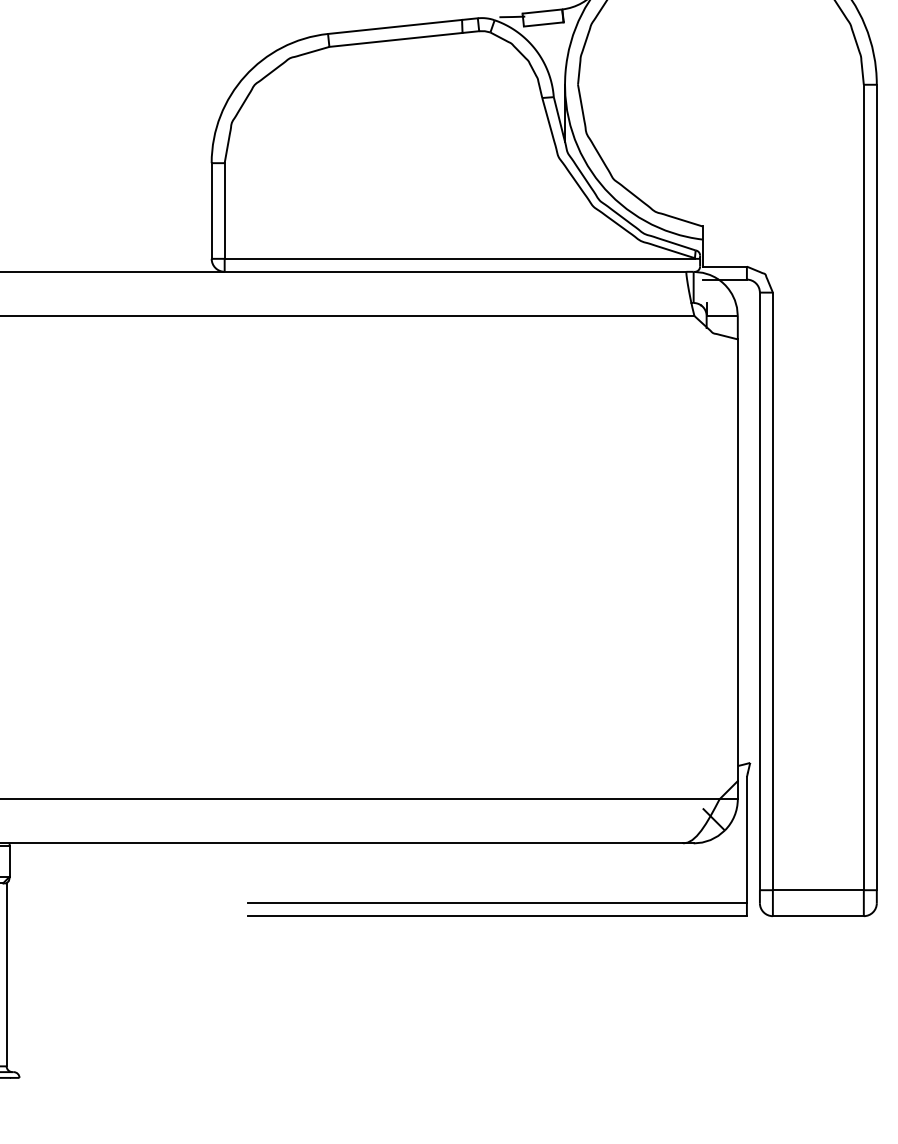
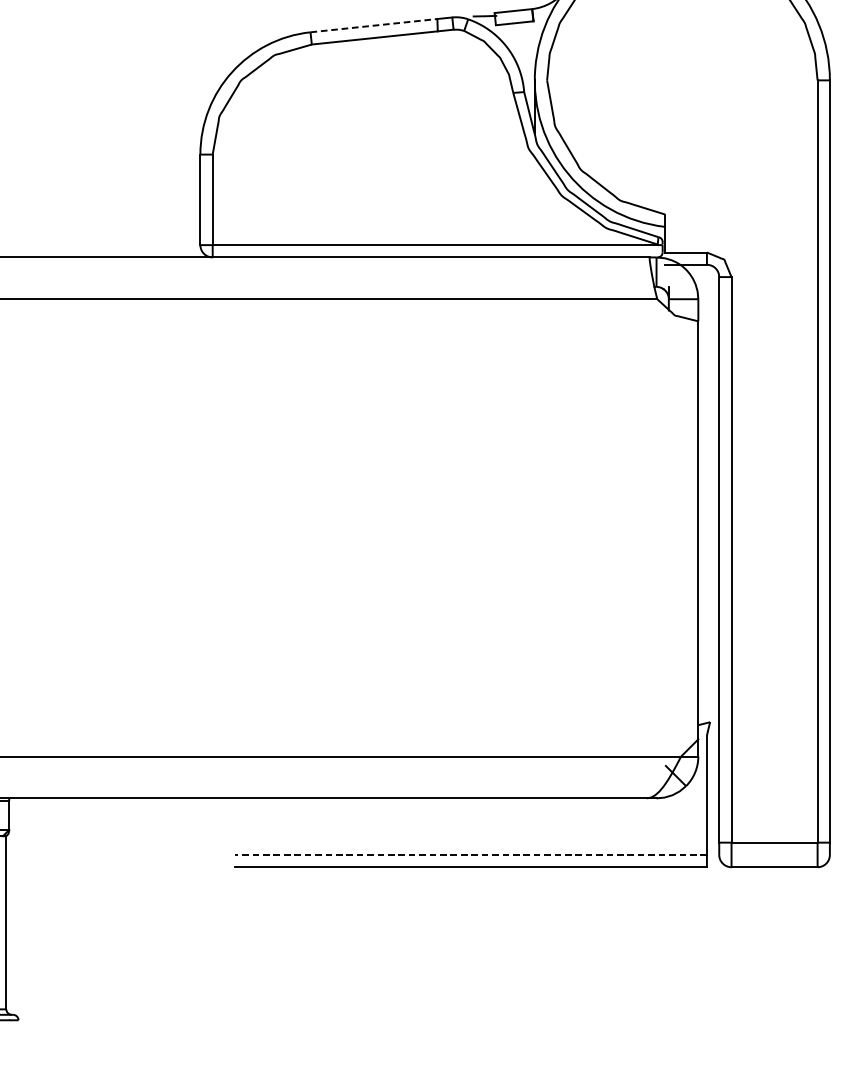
line: (395, 26) -> (374, 25), solid -> dashed
line: (496, 903) -> (469, 855), solid -> dashed

